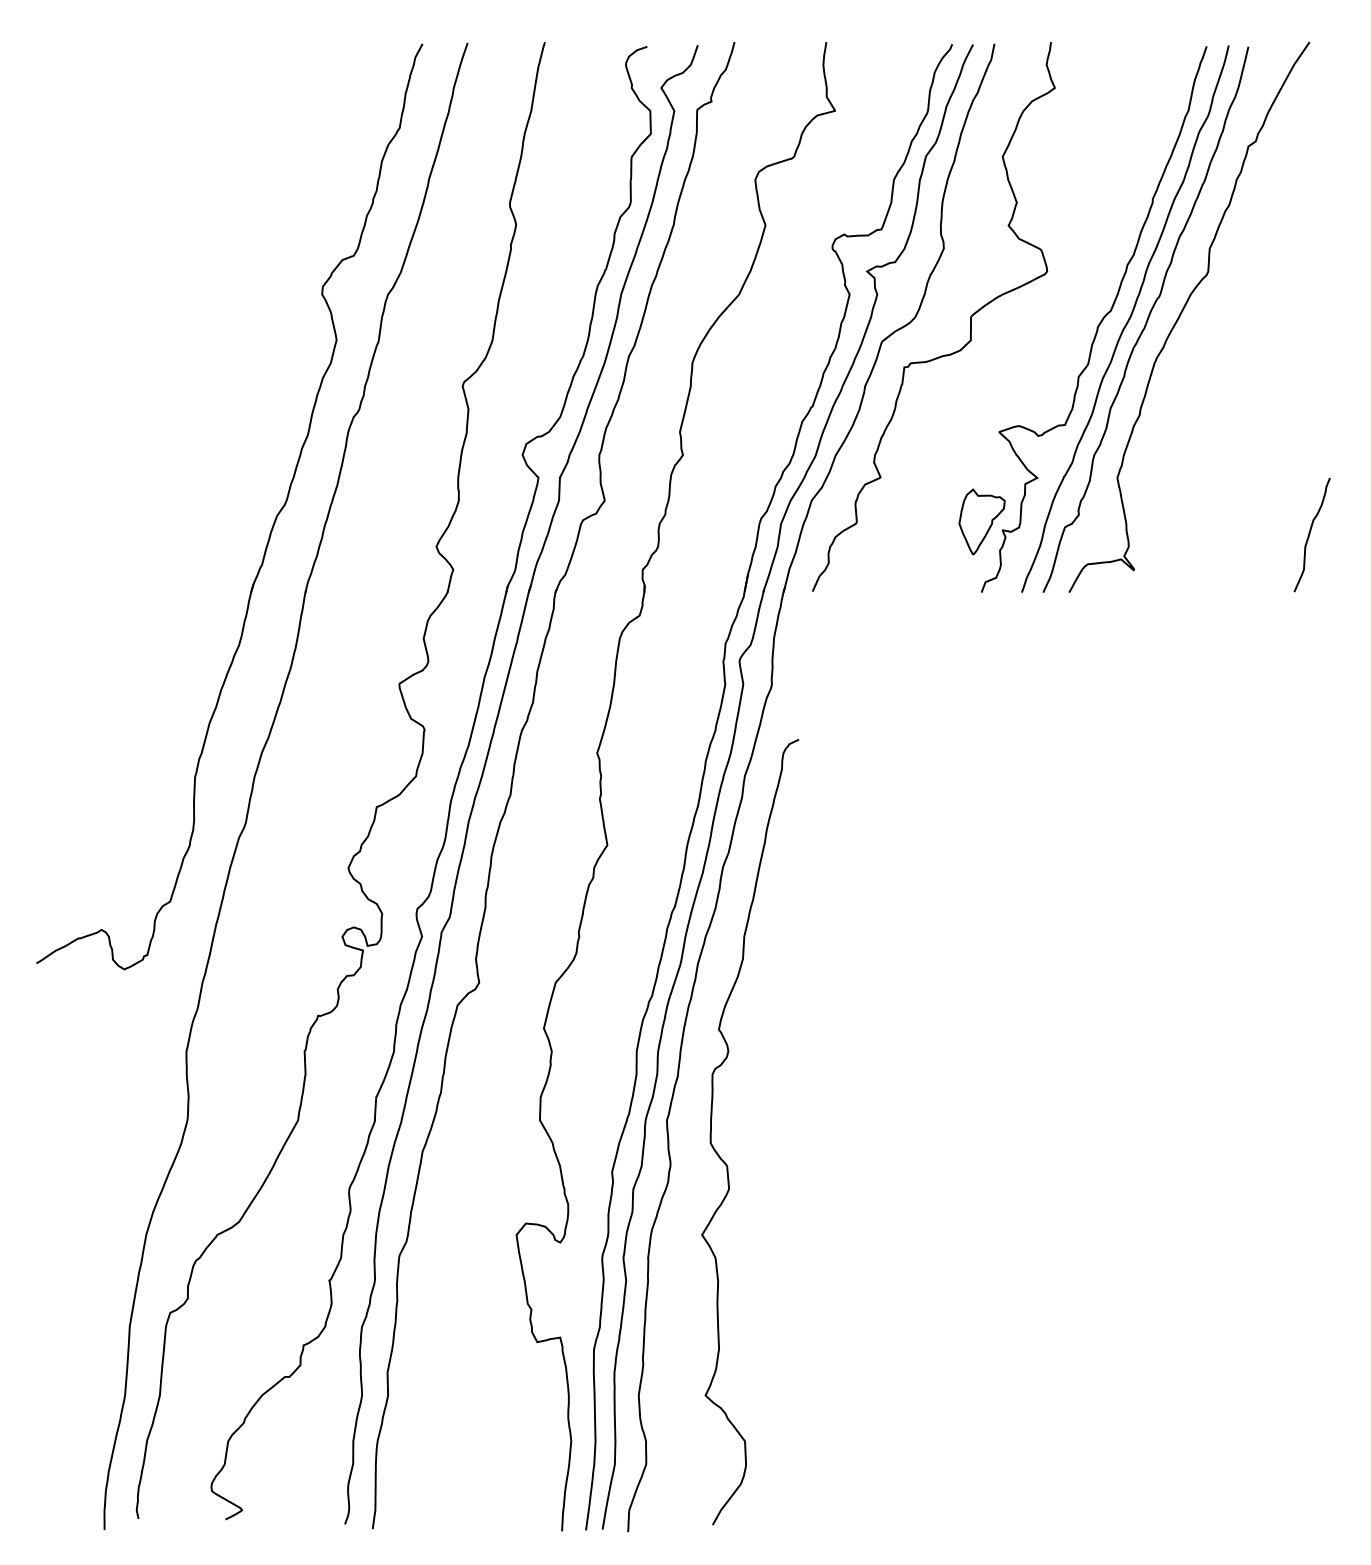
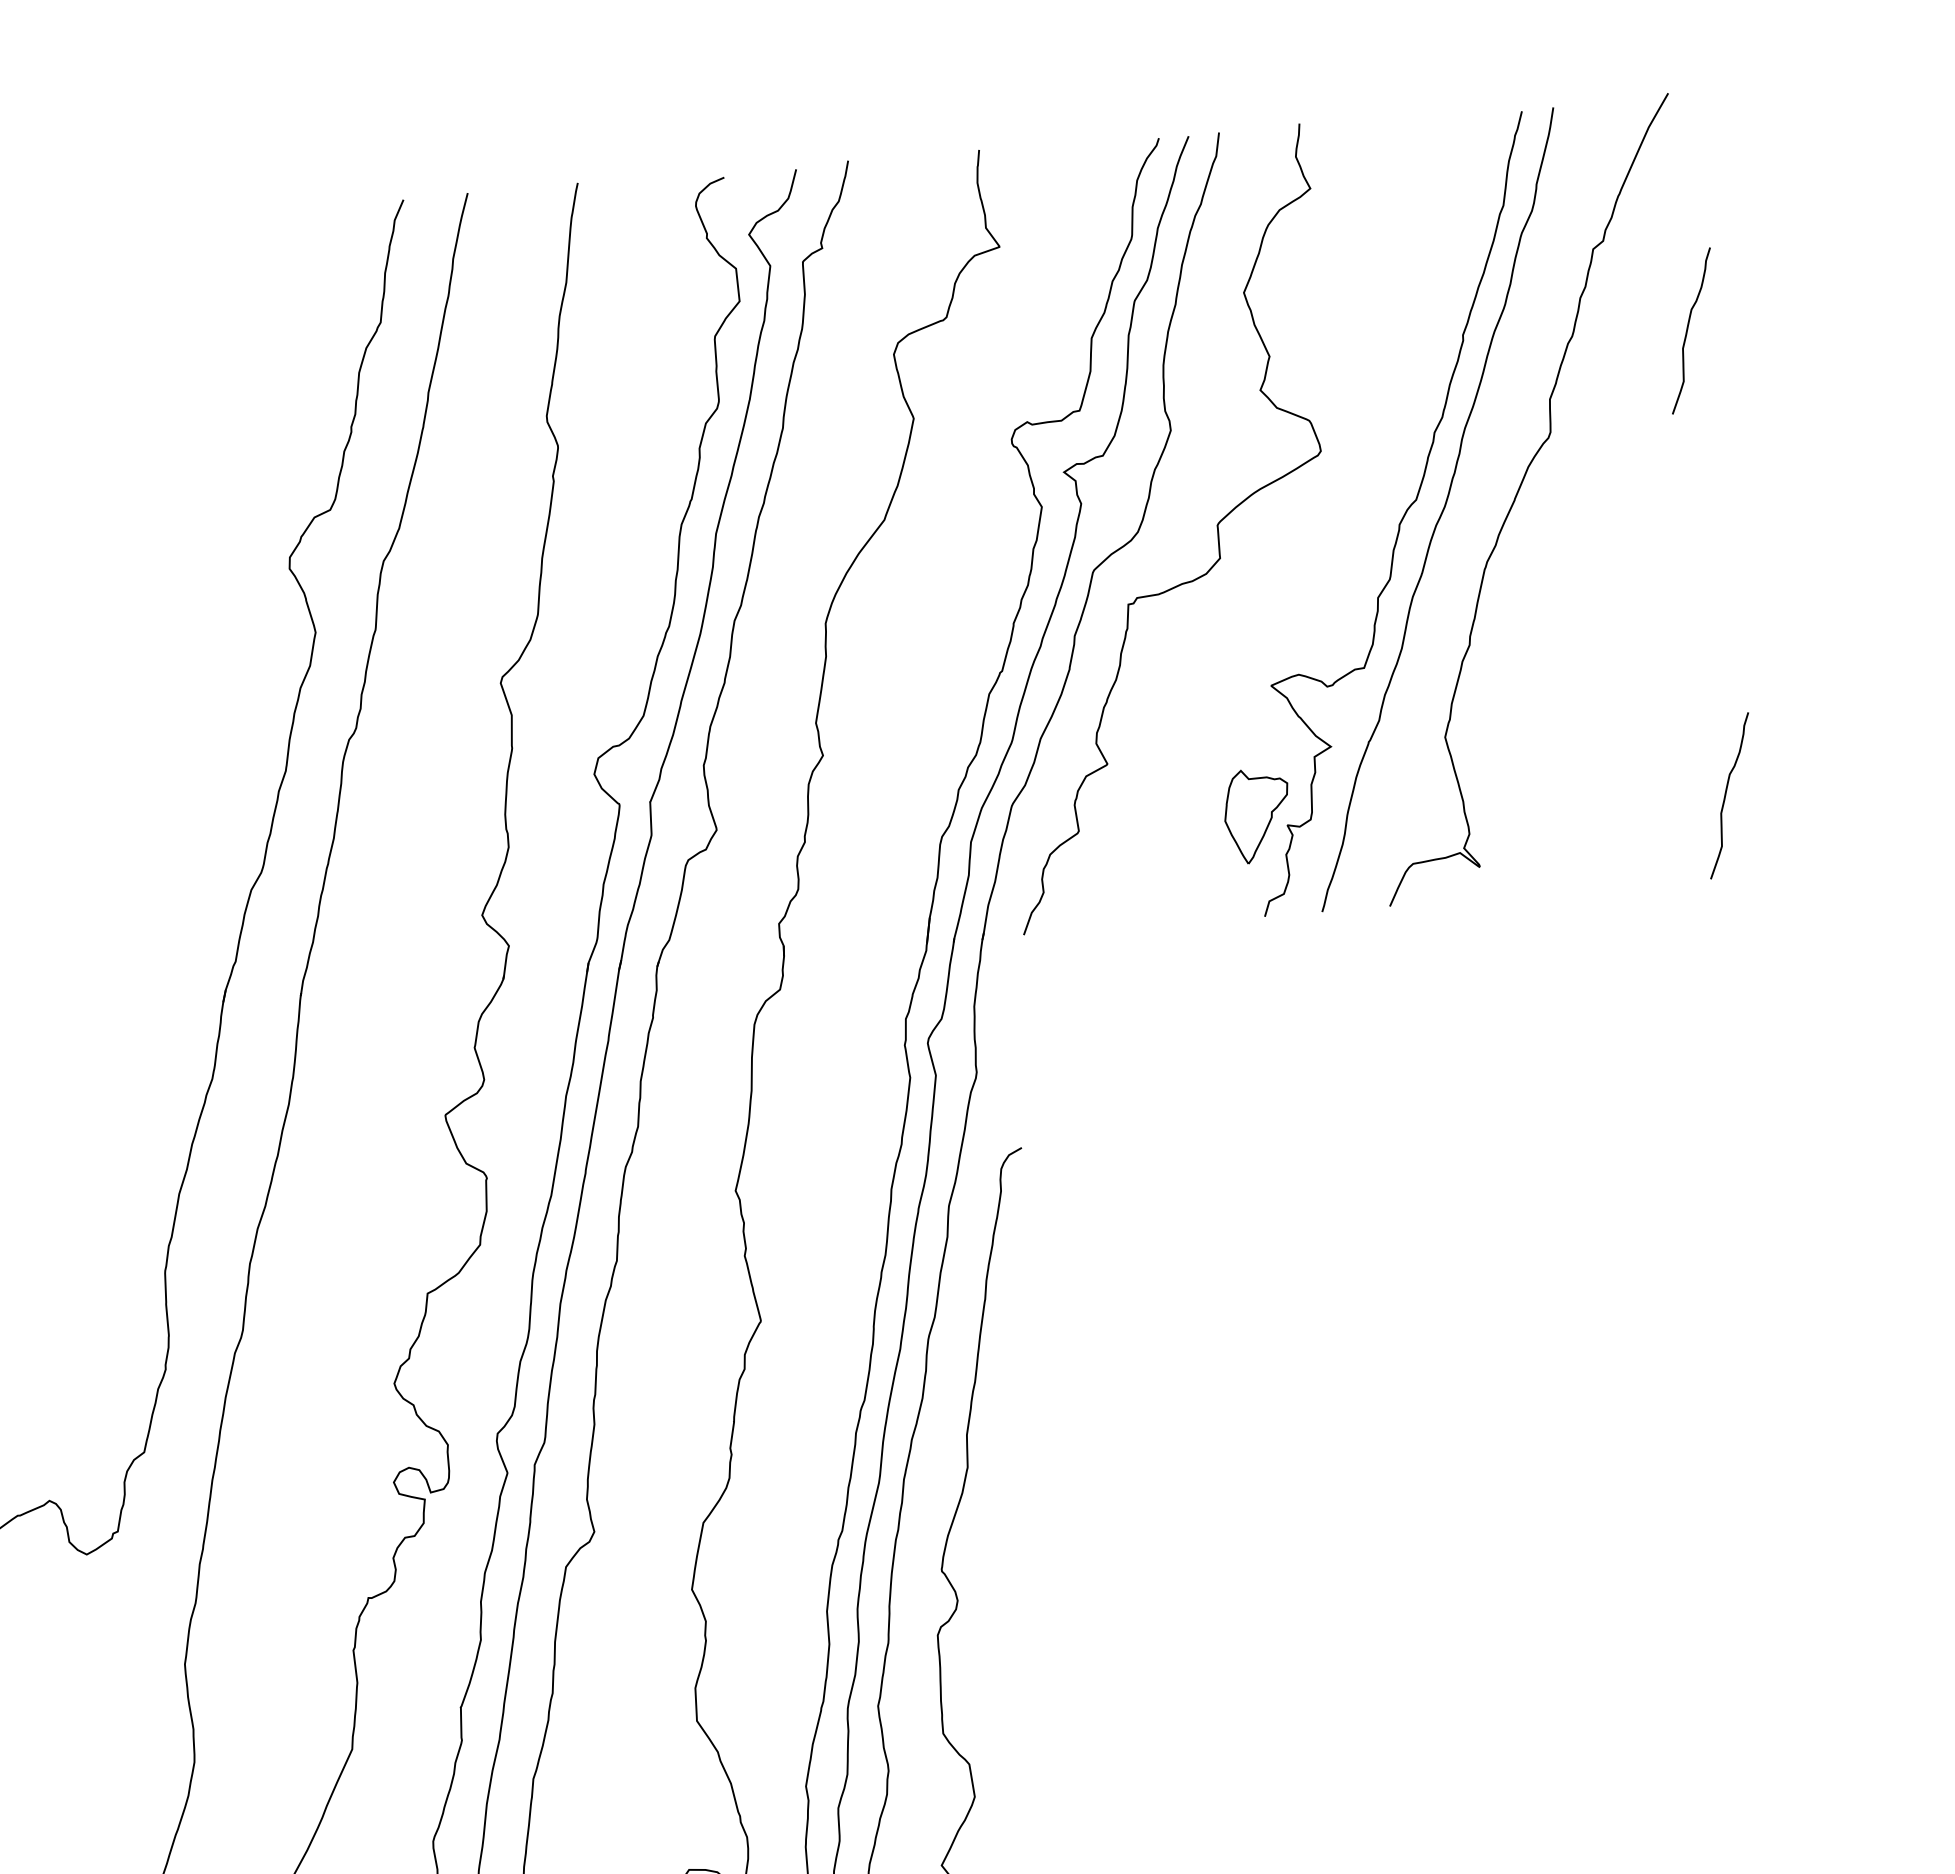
curve: (1310, 208) -> (1688, 330), added
curve: (1146, 319) -> (1468, 507), removed

